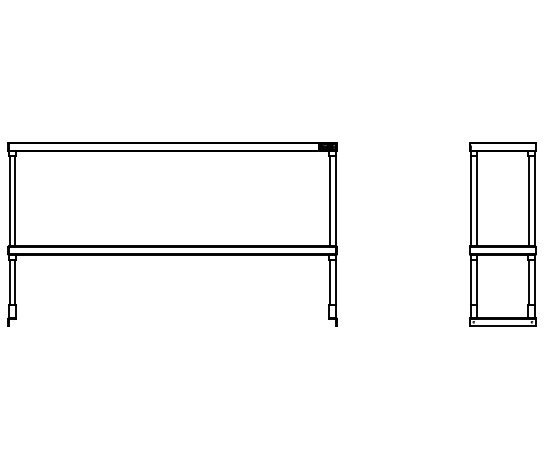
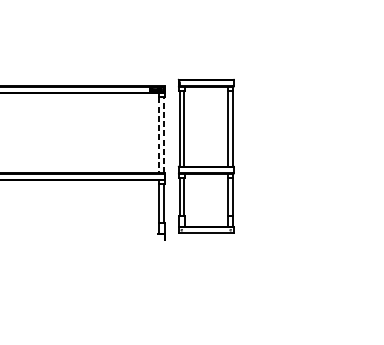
line: (335, 200) -> (163, 134), solid -> dashed
line: (329, 201) -> (158, 135), solid -> dashed
part: (502, 234) -> (205, 156), moved

